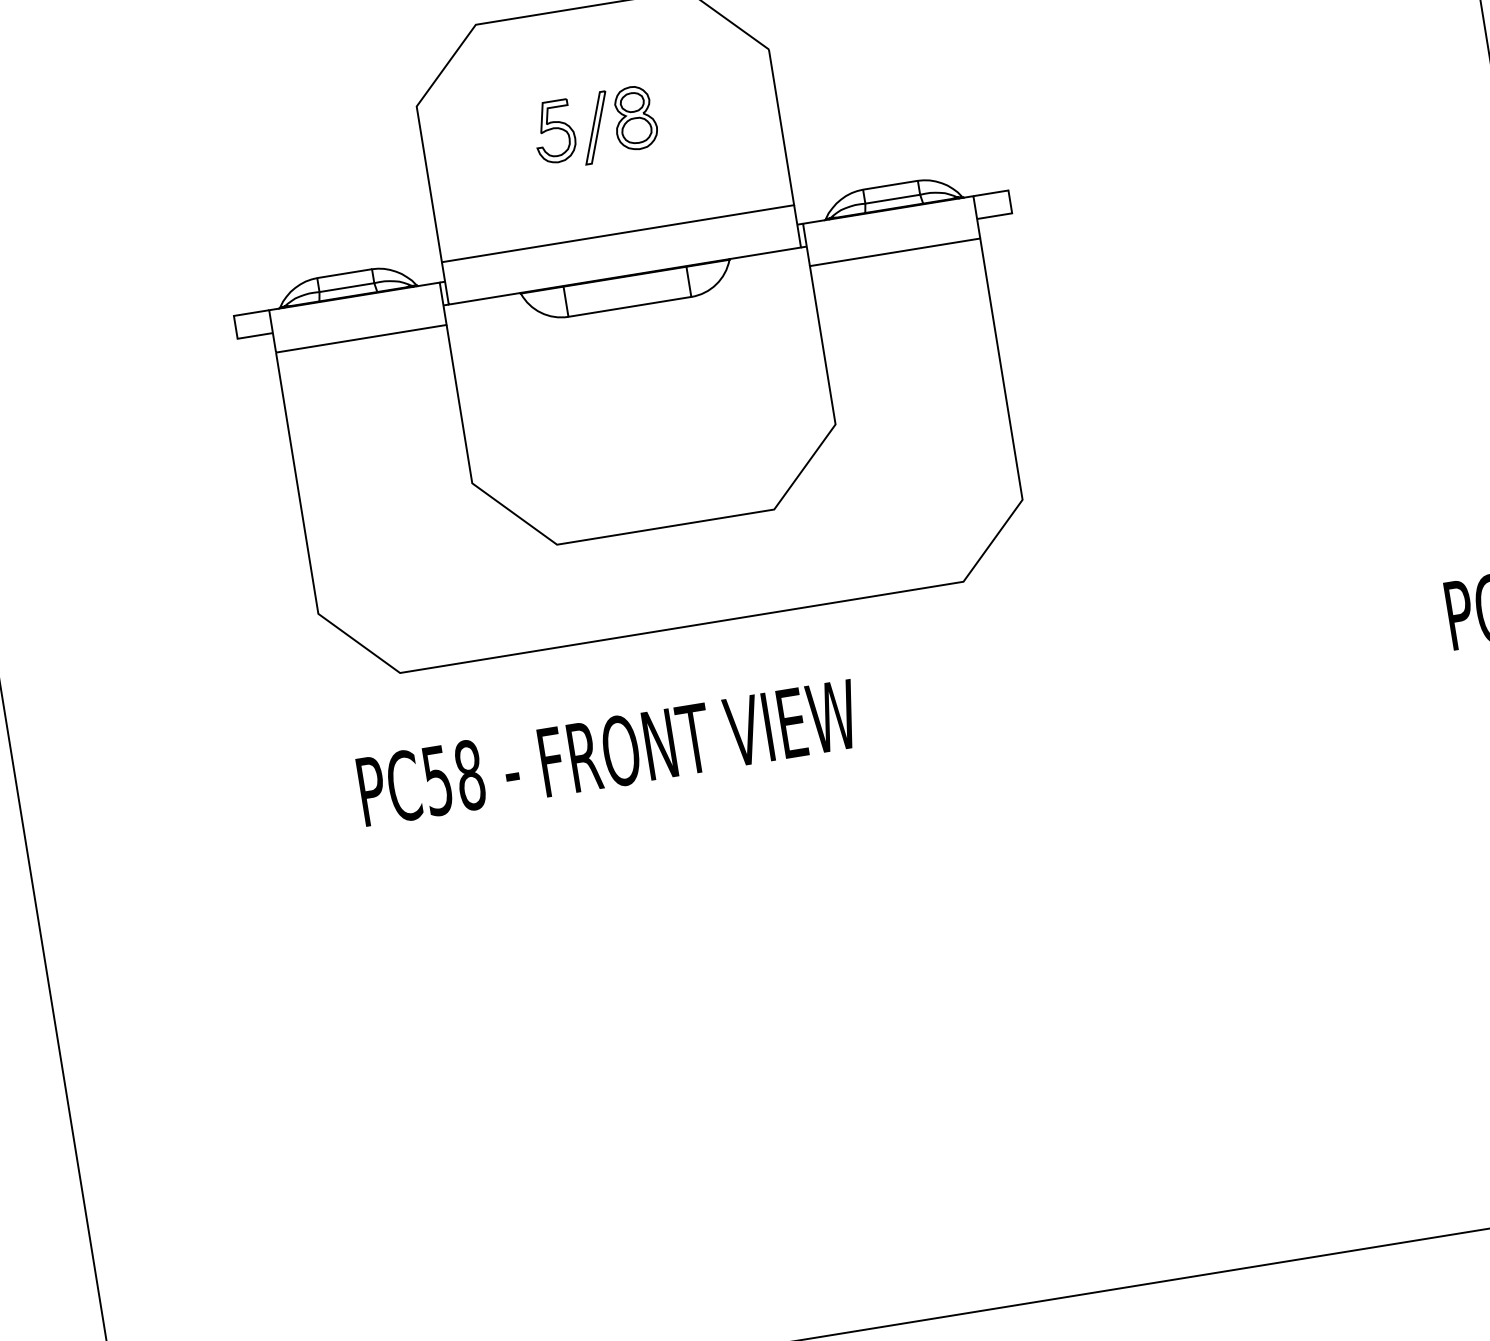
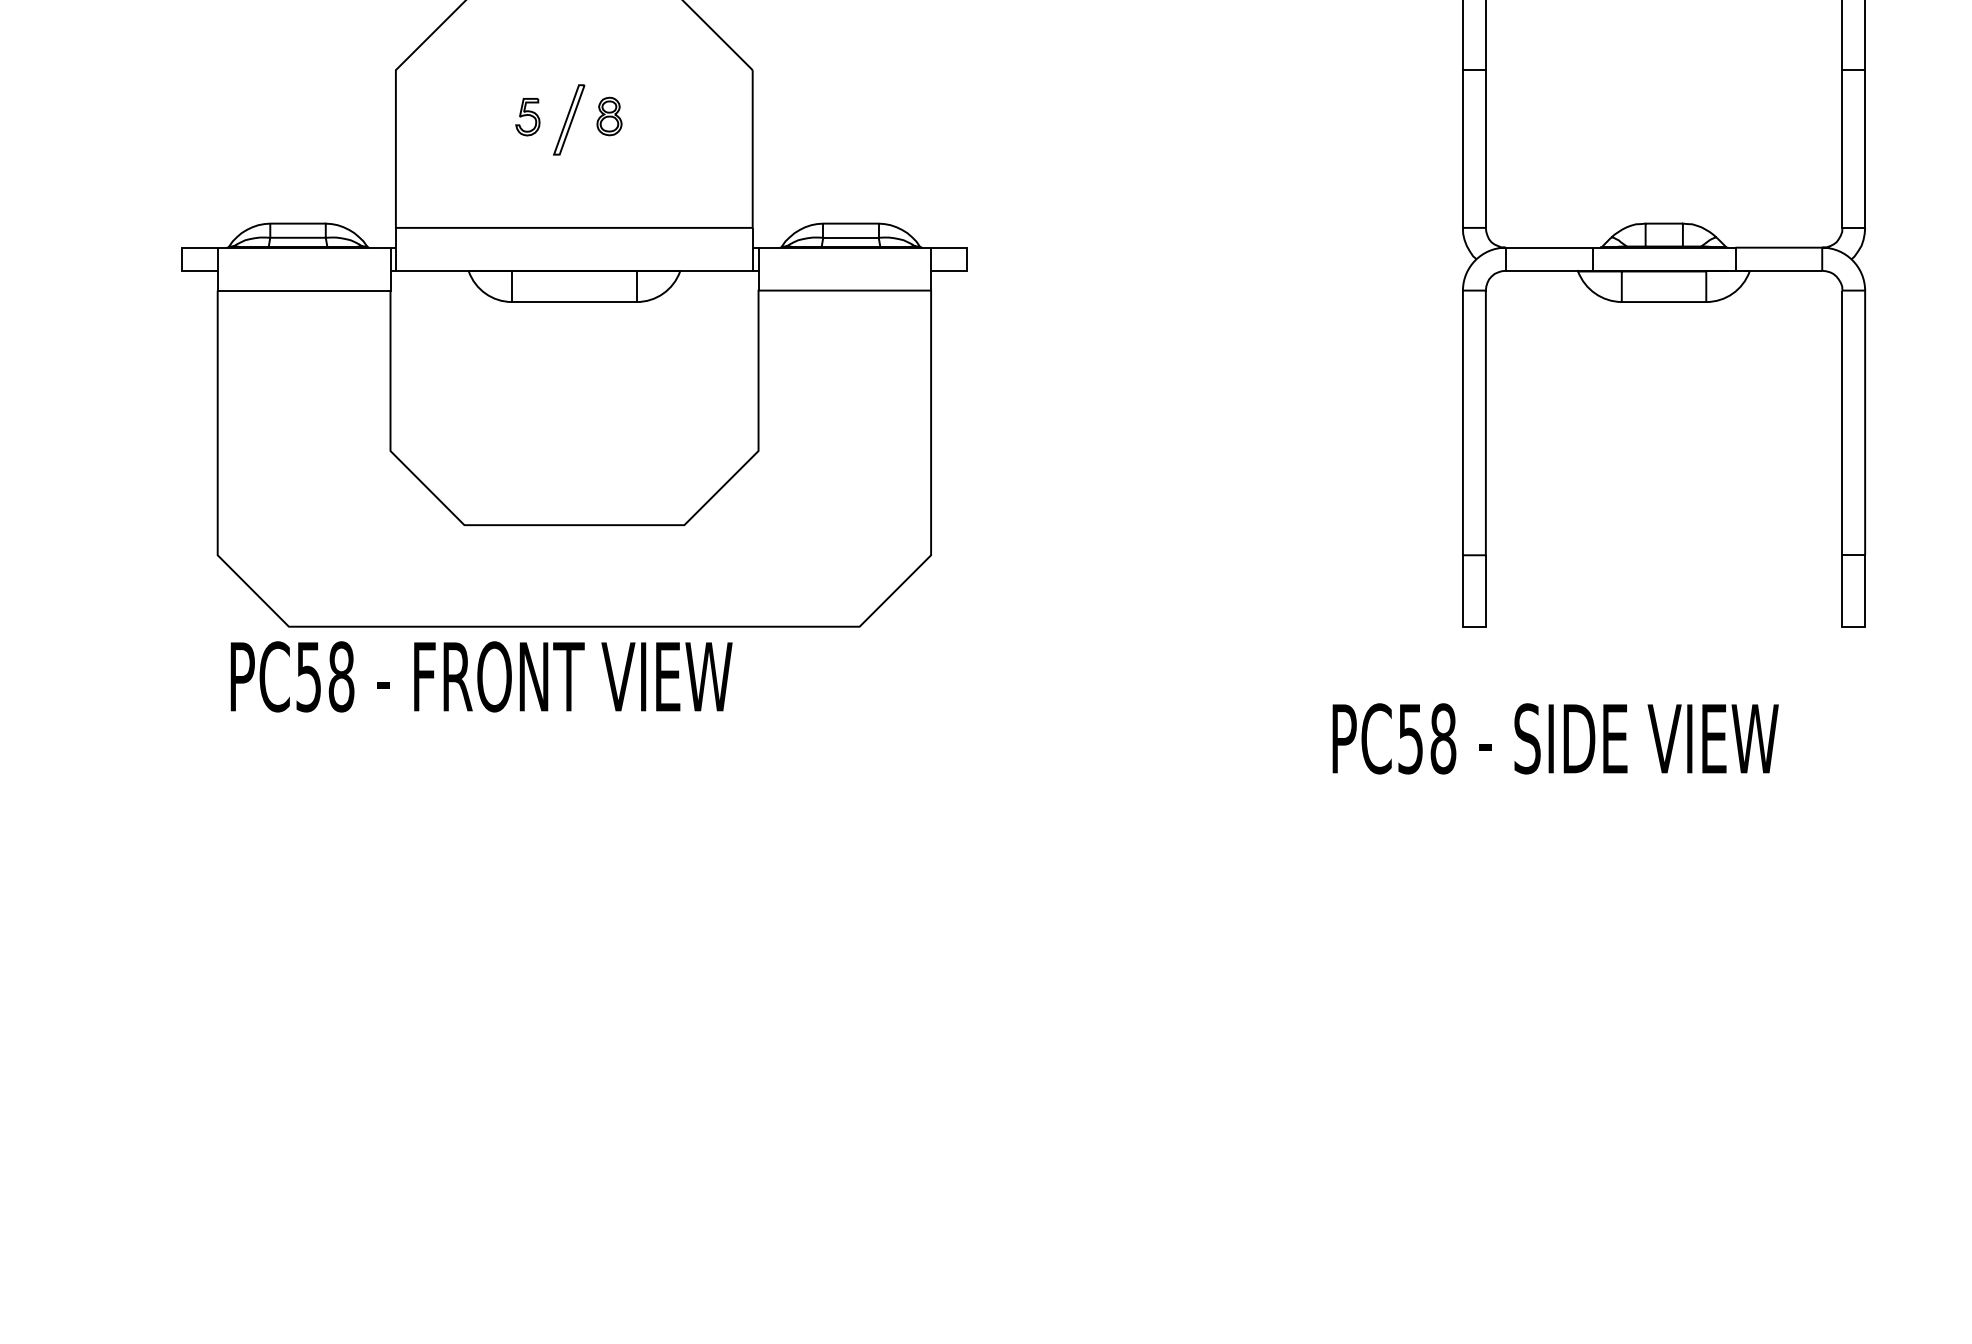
part: (634, 118) -> (609, 116), size x0.6
part: (554, 131) -> (527, 116), size x0.6
text: (608, 752) -> (481, 676), moved

